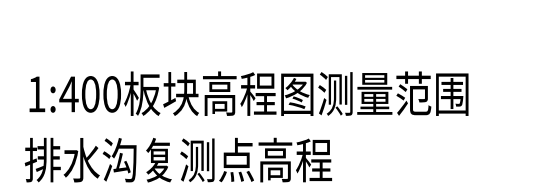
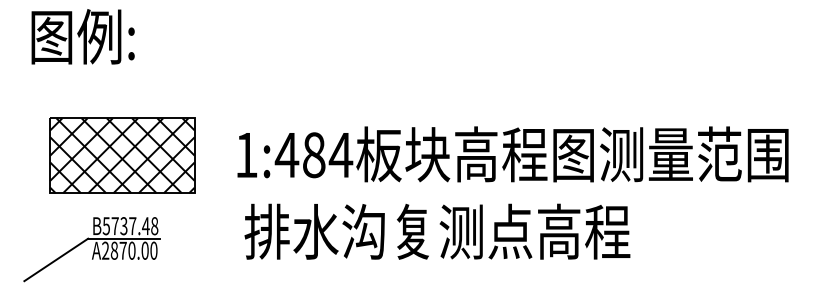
text: (102, 94) -> (328, 155), 1:400 -> 1:484
text: (178, 159) -> (437, 231), moved

